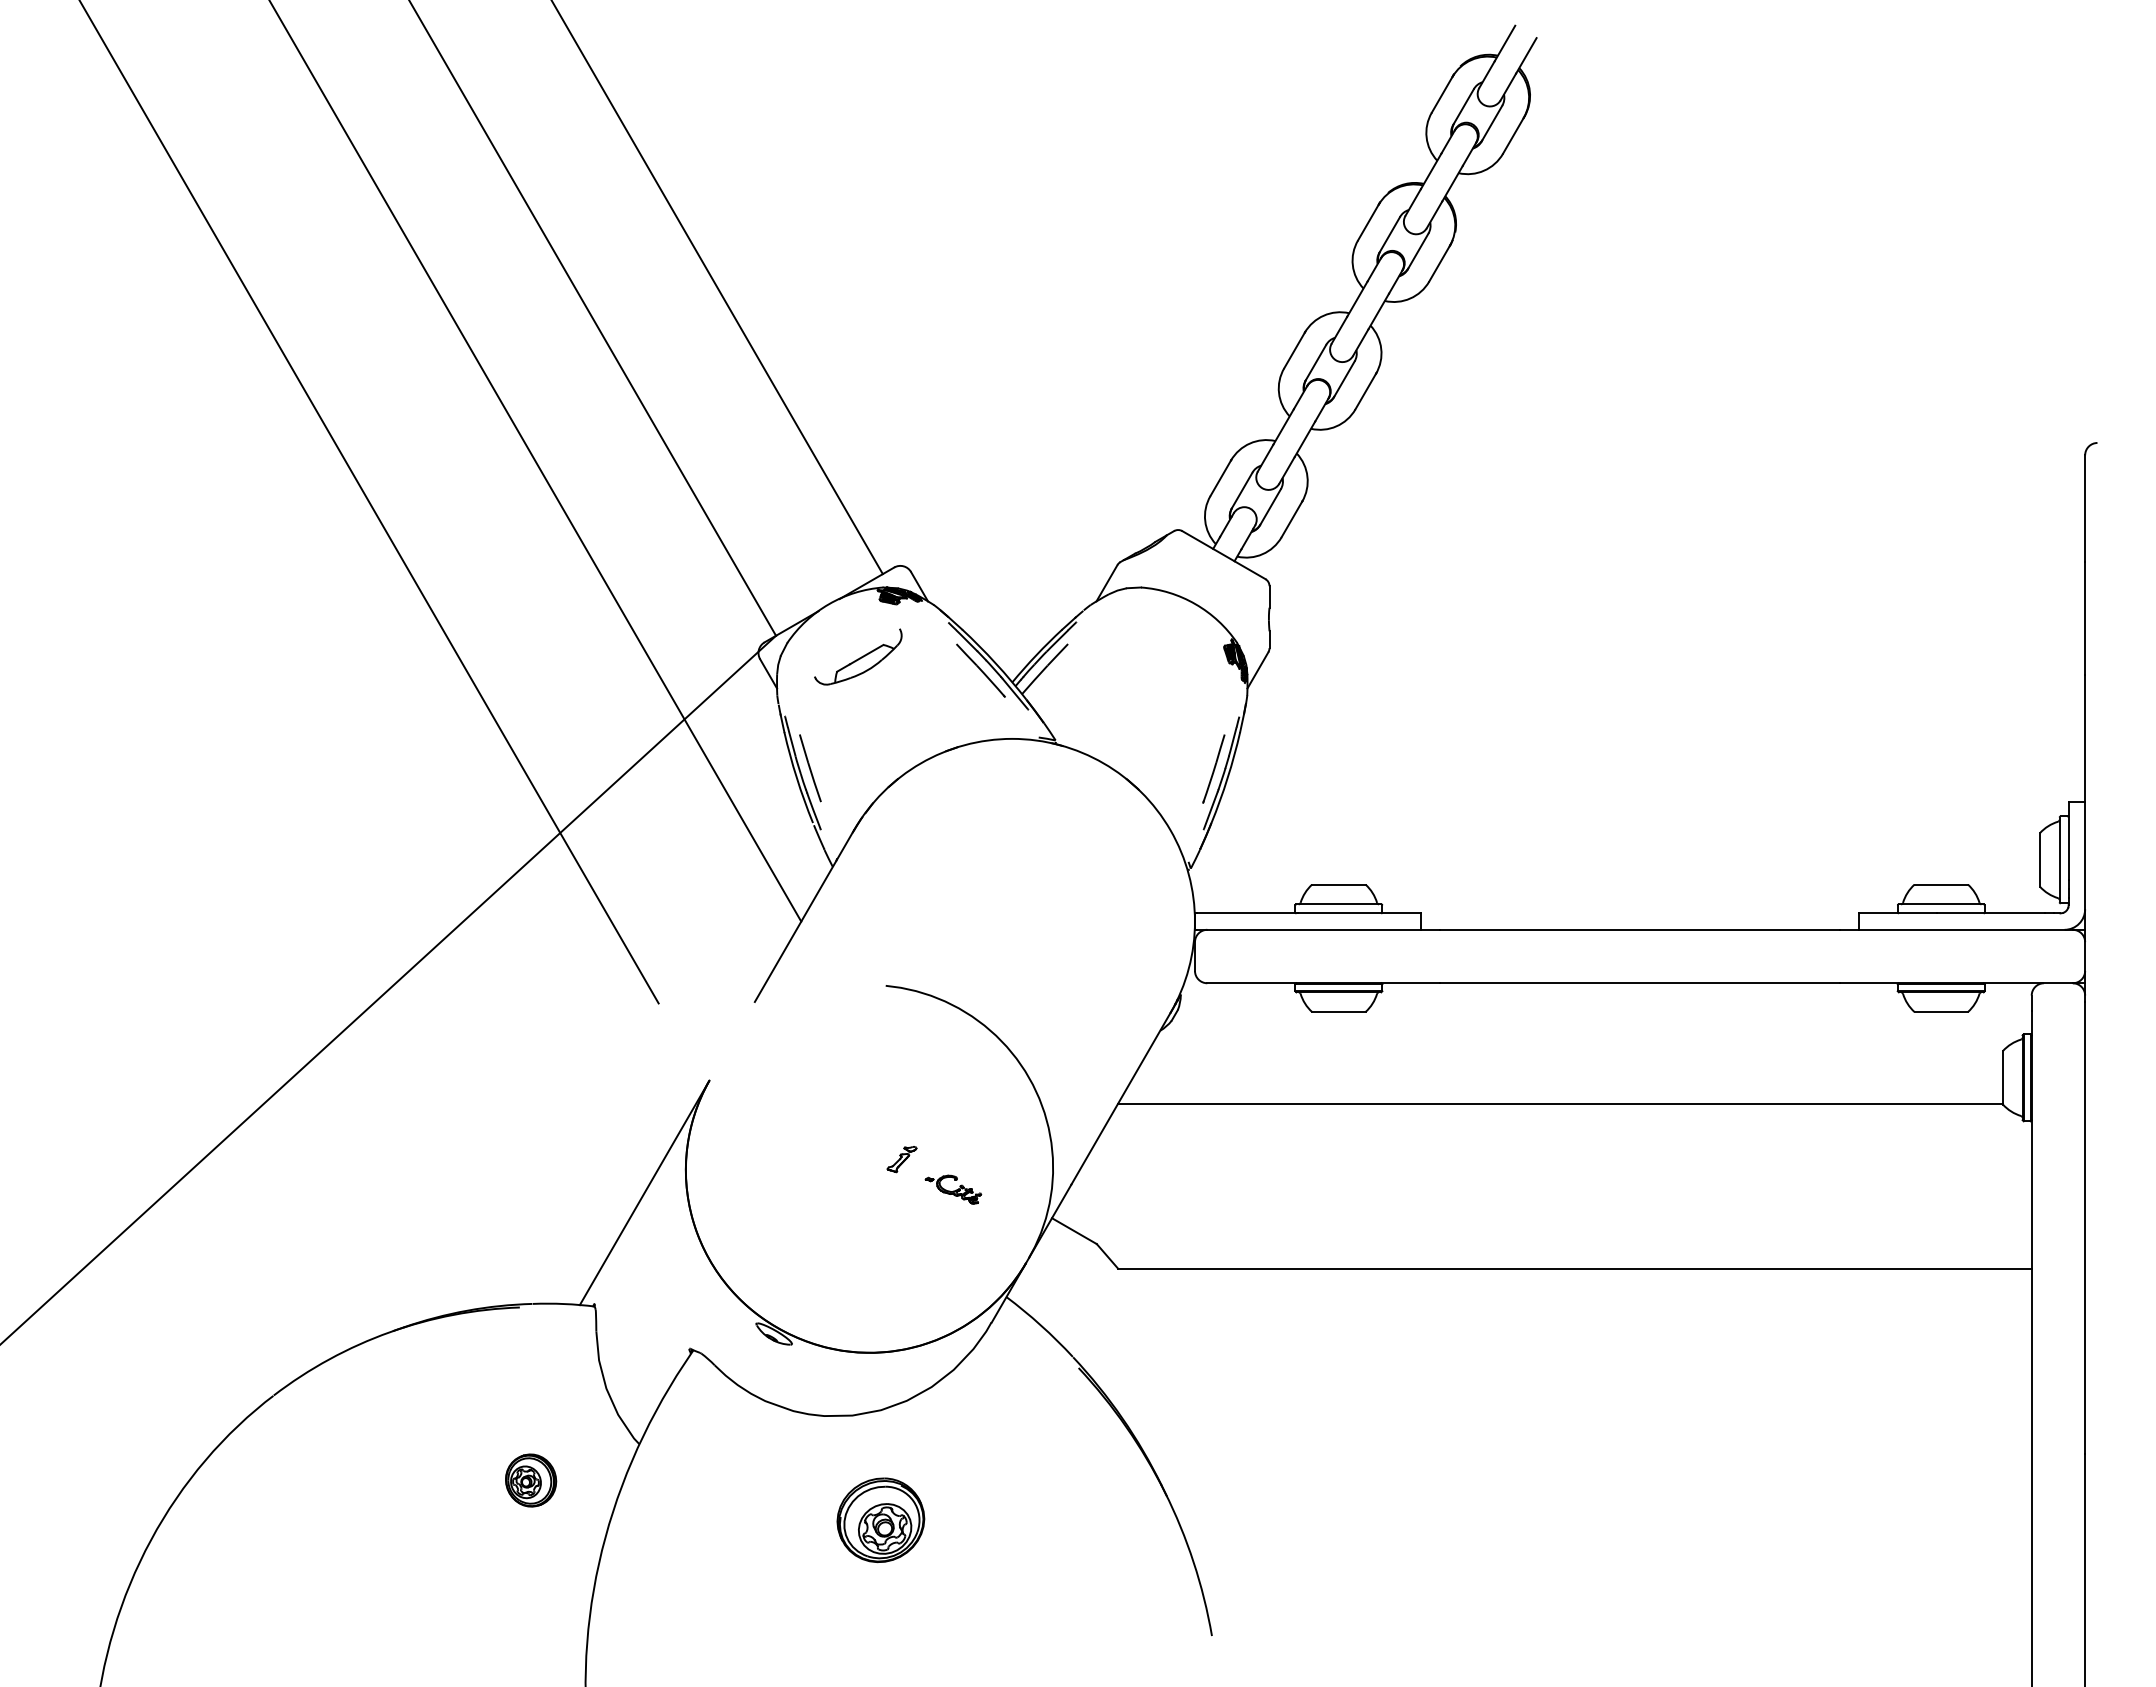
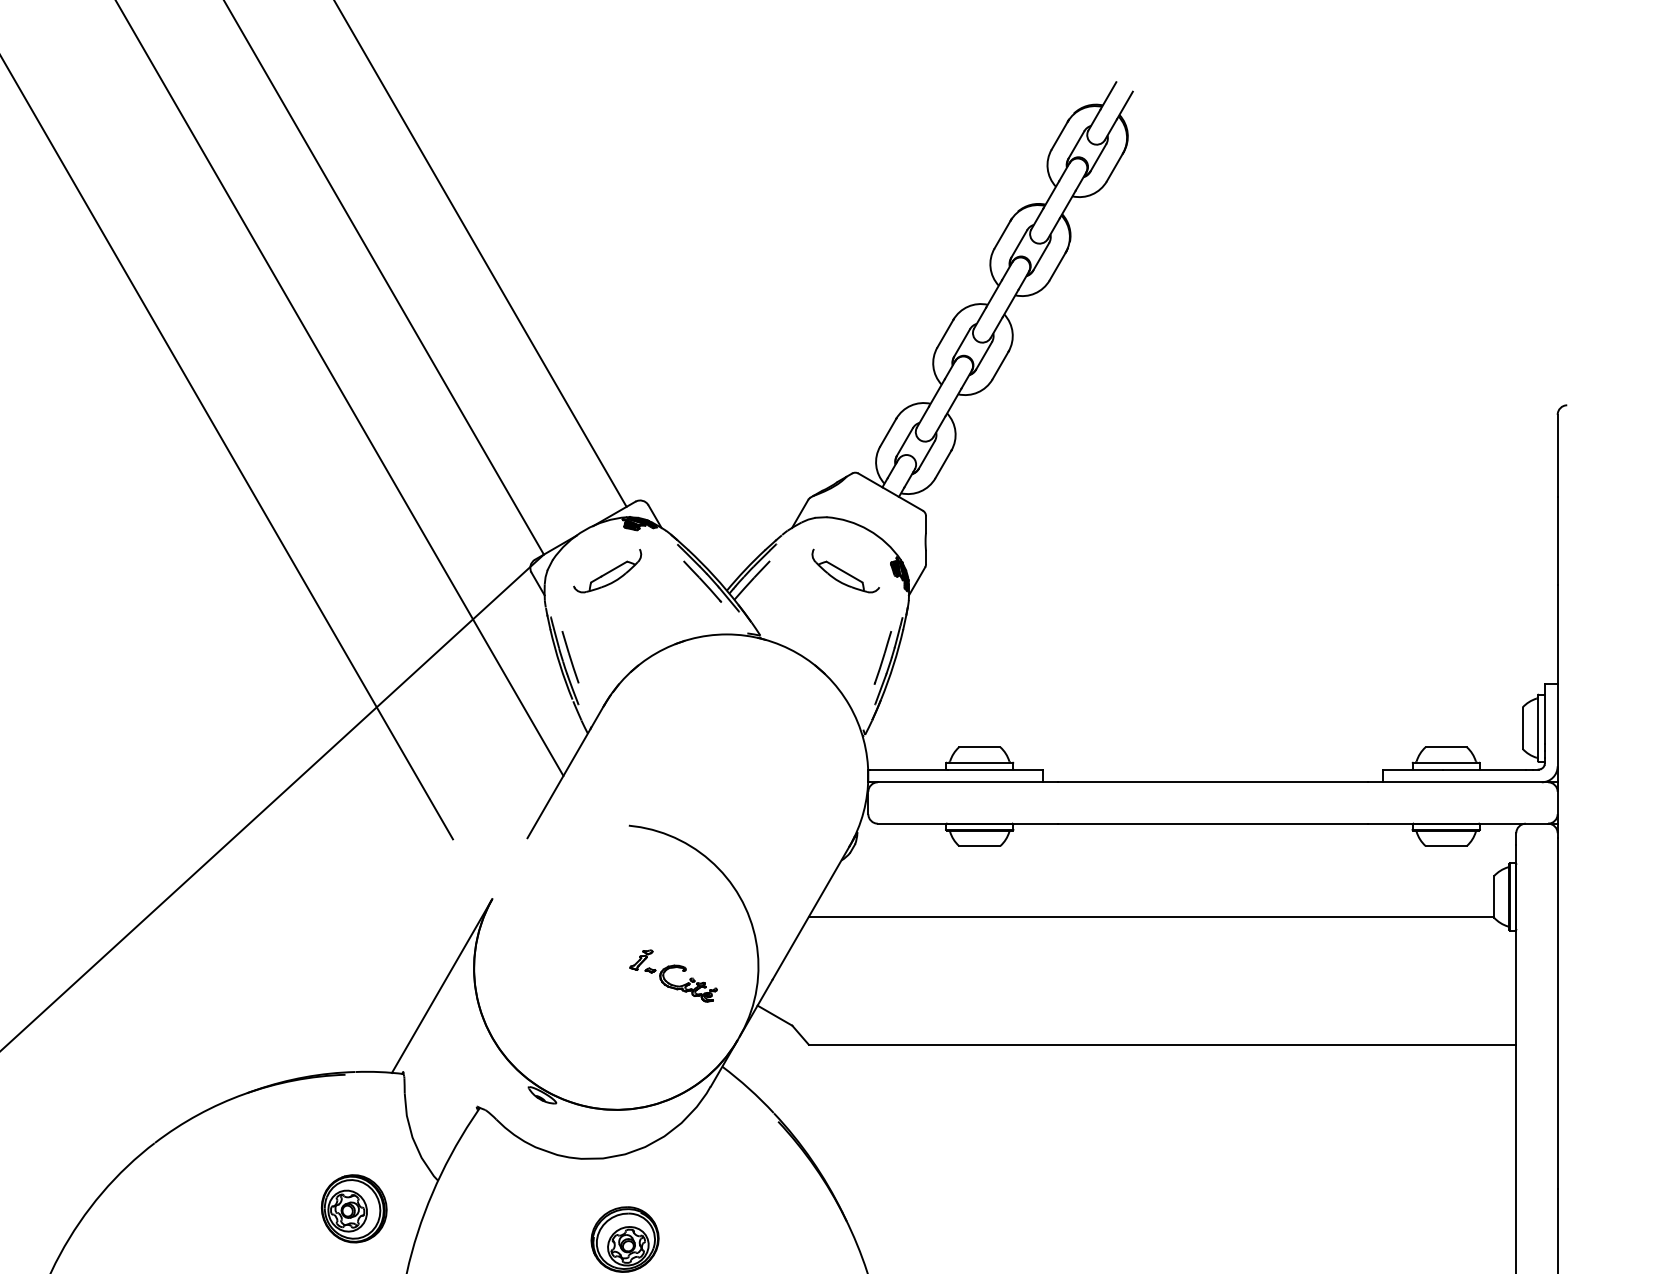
part: (1165, 656) -> (845, 570), added
part: (953, 1189) -> (681, 983), size x1.67
part: (530, 1480) -> (353, 1208), size x1.67

